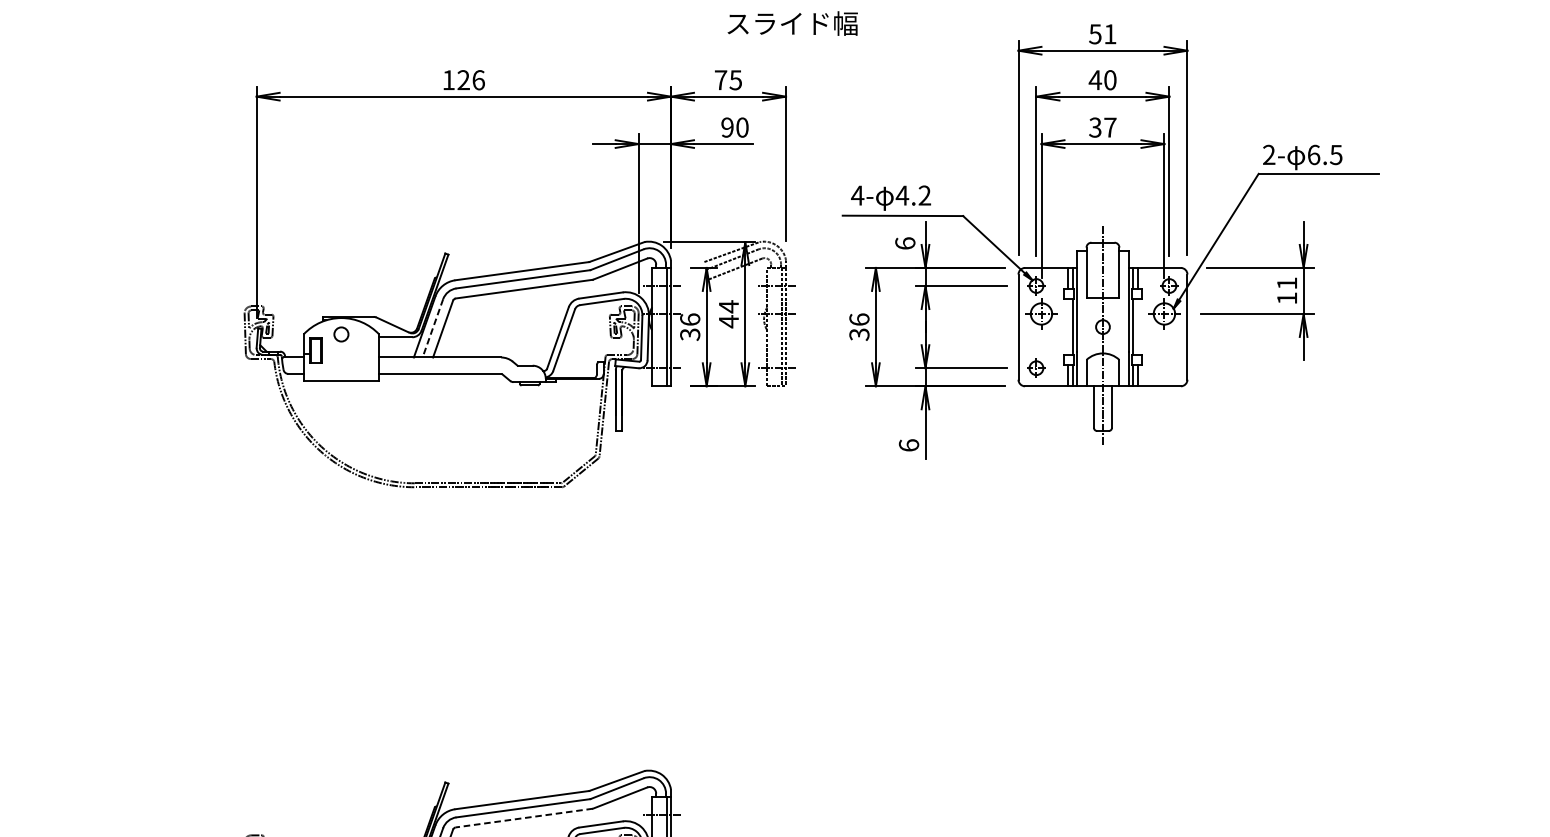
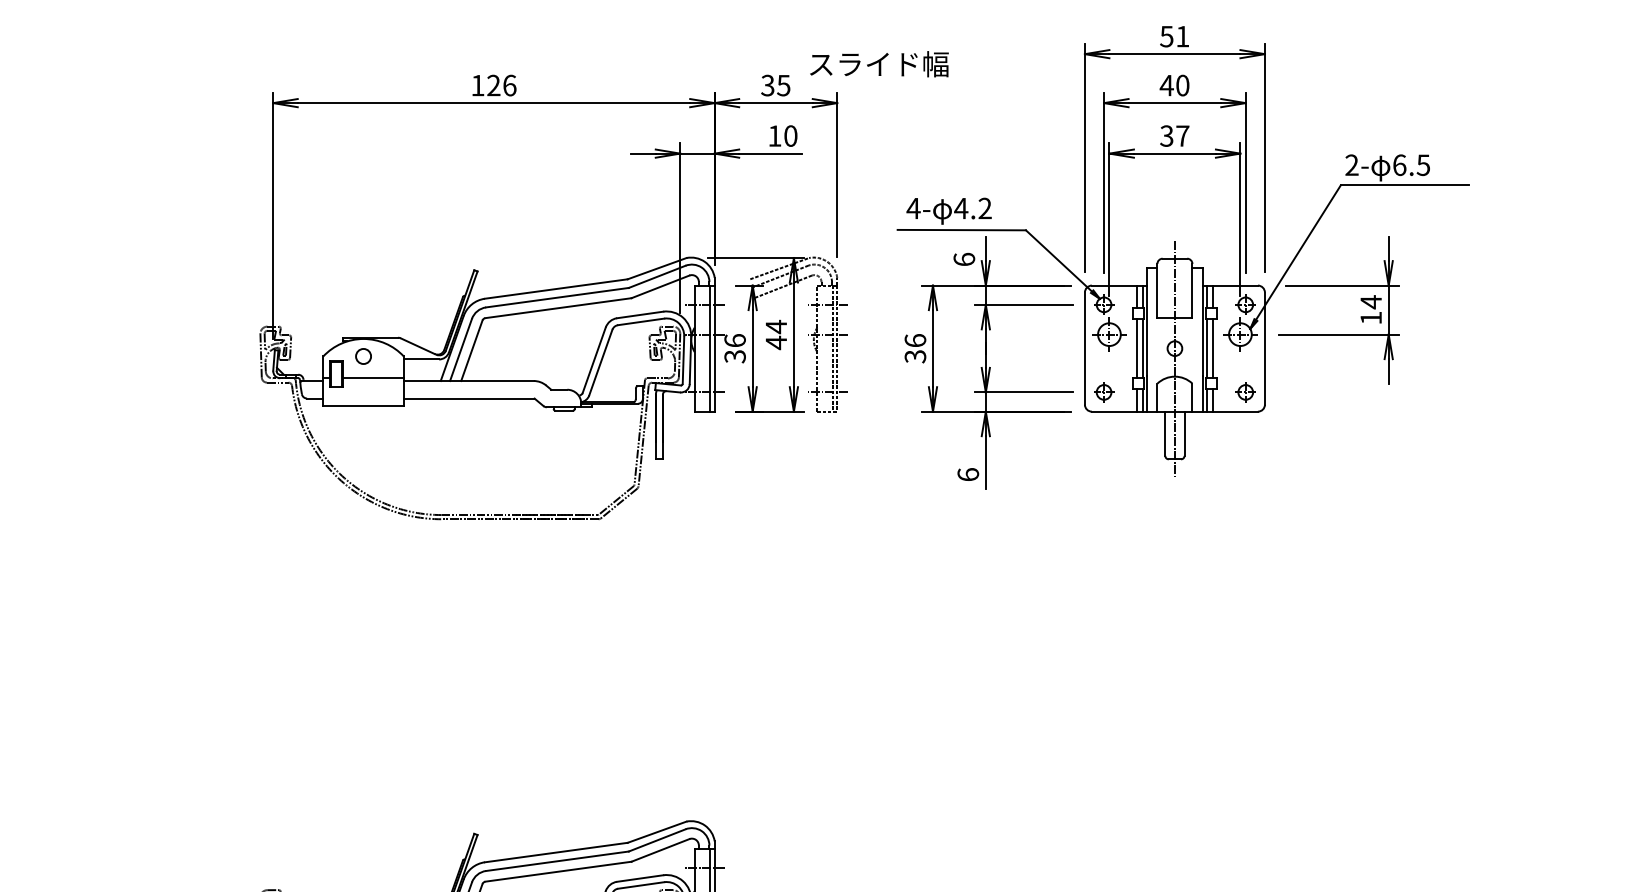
text: (792, 23) -> (879, 64), moved
text: (720, 80) -> (767, 85), 75 -> 35
text: (727, 127) -> (774, 135), 90 -> 10
text: (1286, 283) -> (1370, 302), 11 -> 14
line: (1067, 326) -> (1137, 348), added
line: (1138, 326) -> (1212, 348), added
line: (433, 327) -> (461, 349), dashed -> solid
line: (349, 354) -> (372, 377), added
part: (1169, 368) -> (1245, 392), added
line: (524, 817) -> (558, 871), dashed -> solid

